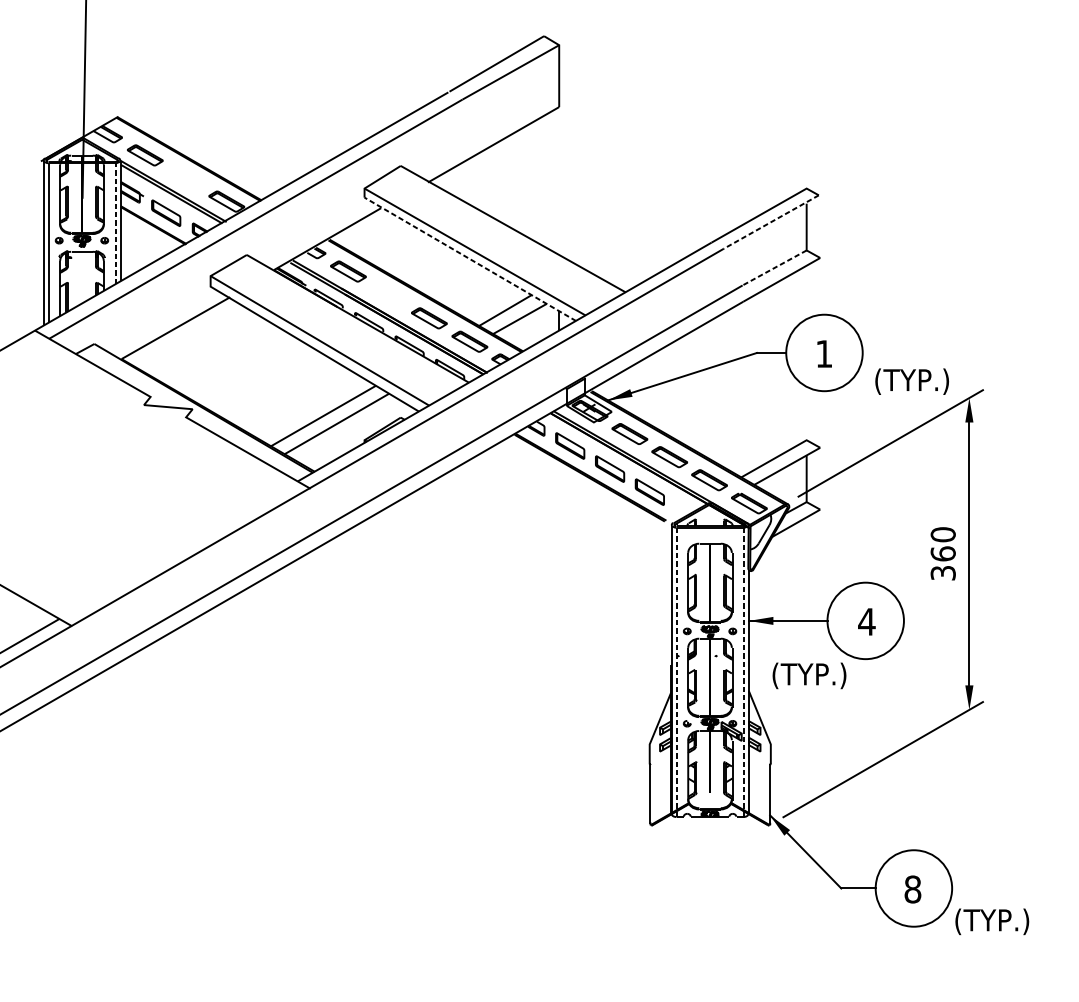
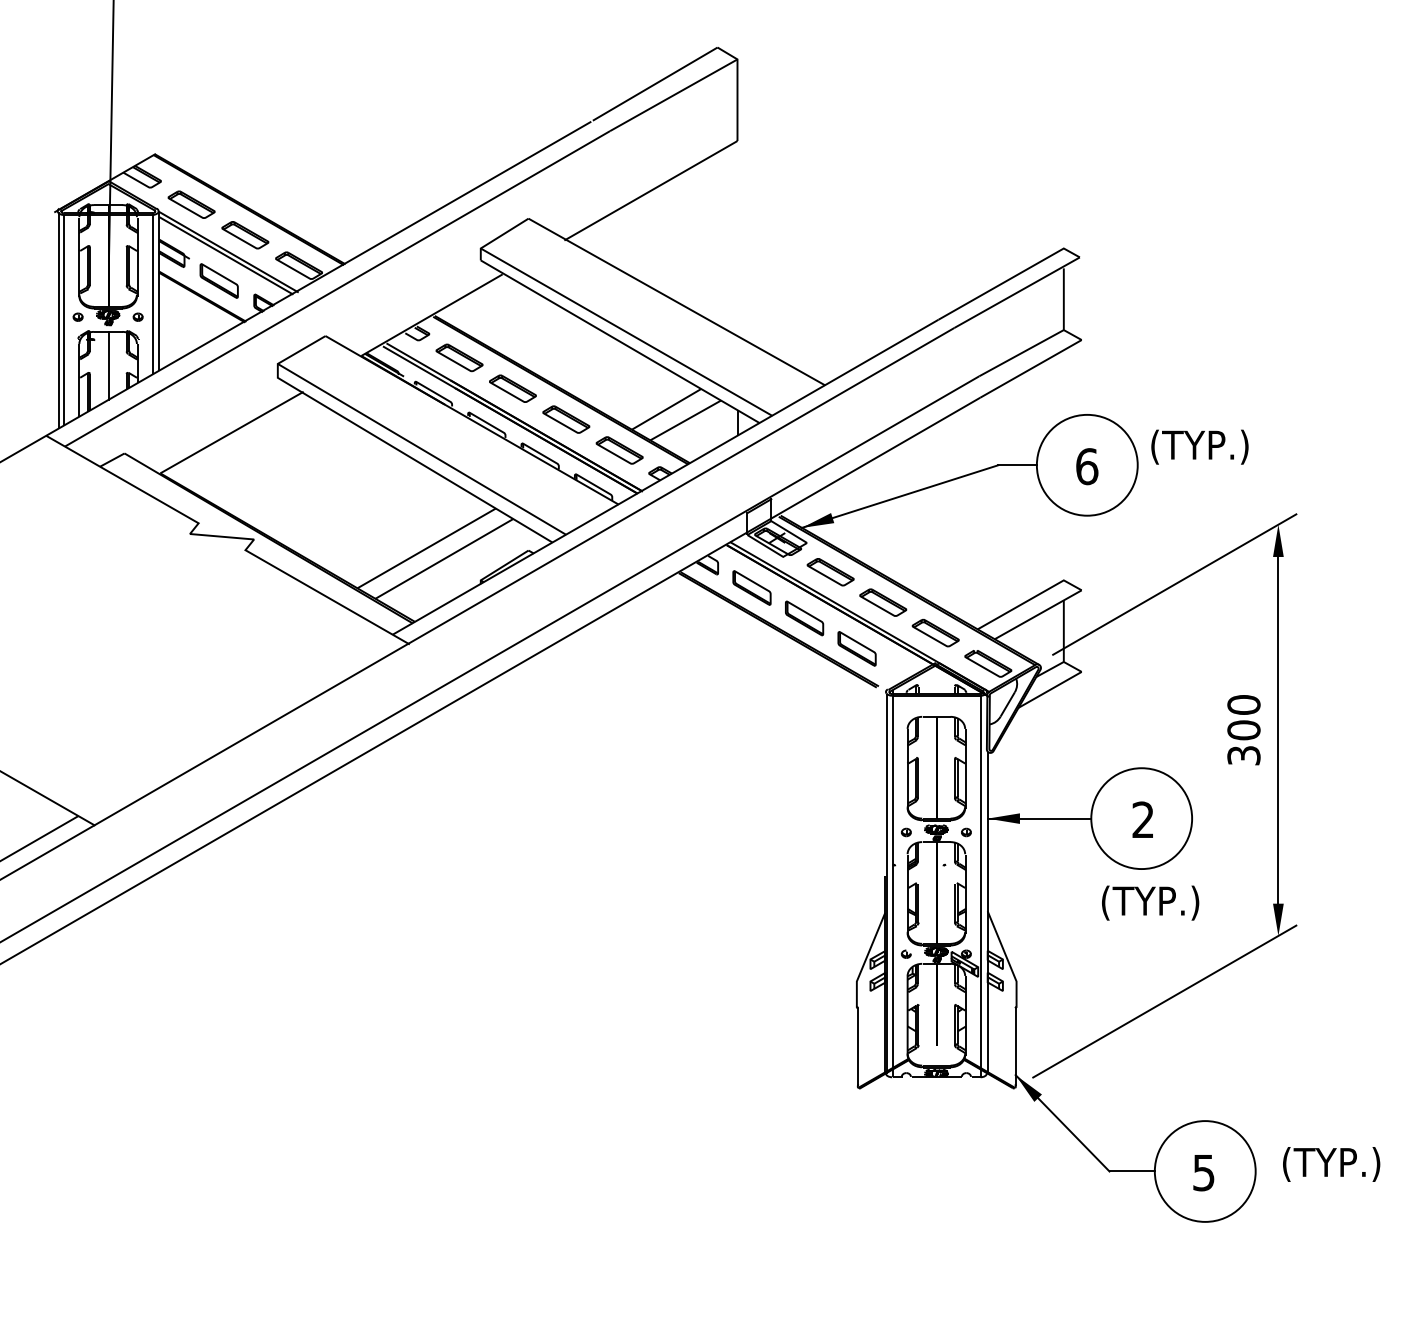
part: (186, 178) -> (245, 235), added
line: (771, 221) -> (1017, 292), dashed -> solid
line: (115, 223) -> (152, 294), dashed -> solid
line: (470, 259) -> (620, 341), dashed -> solid
line: (774, 268) -> (1021, 353), dashed -> solid
line: (82, 277) -> (108, 365), added
part: (388, 294) -> (512, 388), added
text: (824, 353) -> (1087, 466), 1 -> 6
text: (911, 381) -> (1199, 446), moved
text: (942, 554) -> (1243, 730), 360 -> 300
text: (866, 621) -> (1142, 819), 4 -> 2
line: (676, 670) -> (892, 883), dashed -> solid
line: (744, 672) -> (981, 886), dashed -> solid
text: (809, 675) -> (1150, 902), moved
text: (912, 889) -> (1203, 1172), 8 -> 5
text: (992, 921) -> (1331, 1164), moved

